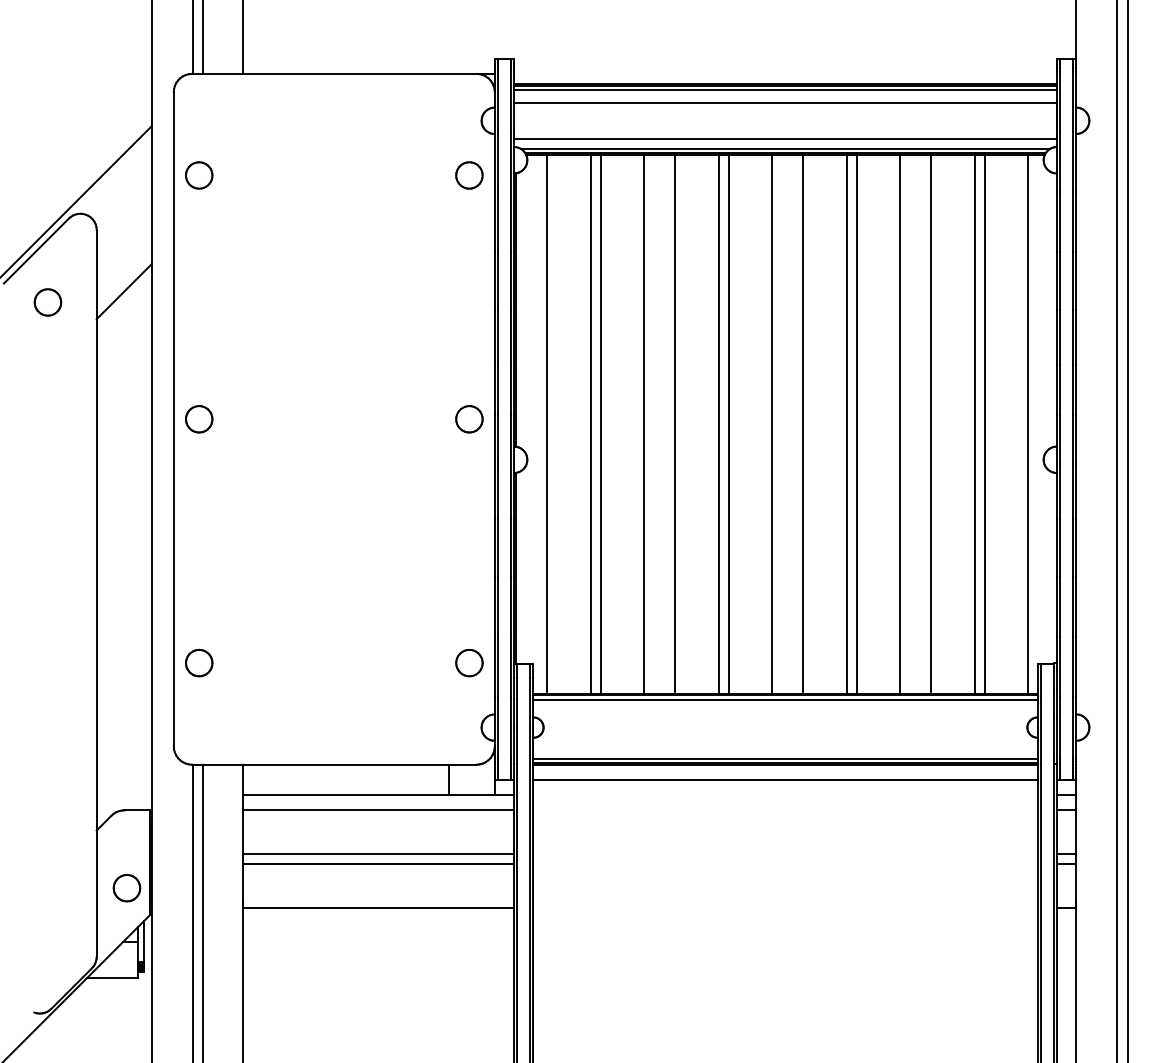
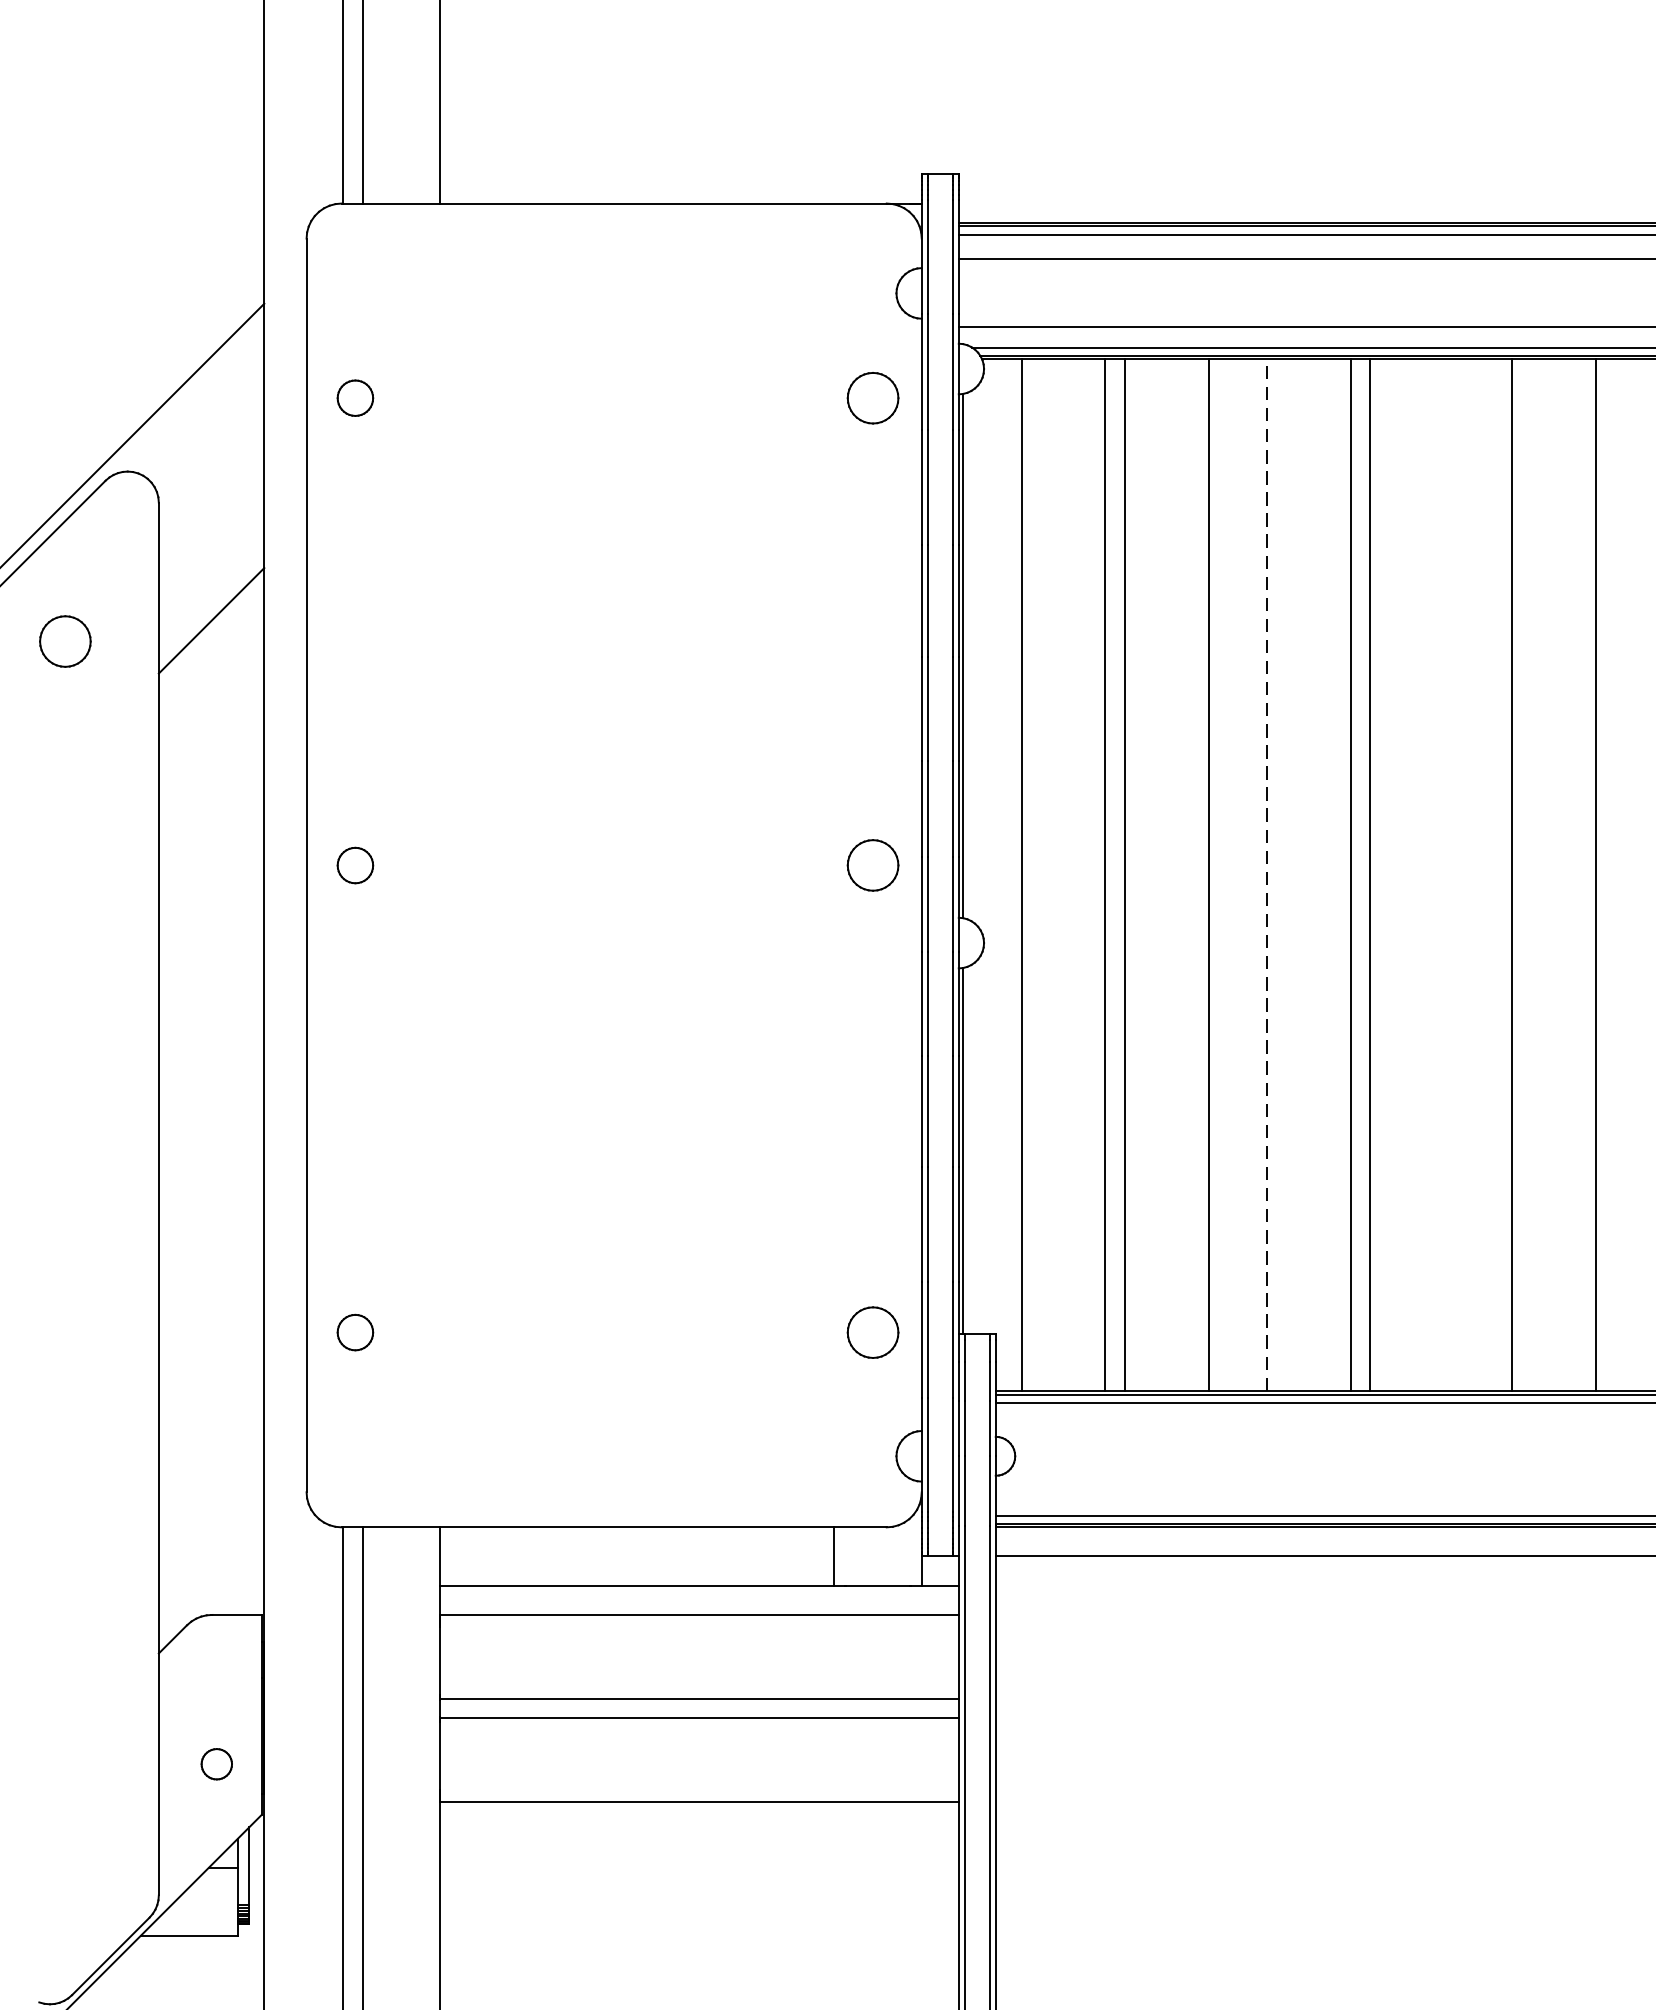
part: (199, 175) -> (355, 398), size x0.7
part: (199, 419) -> (355, 865), size x0.7
line: (674, 423) -> (1266, 873), solid -> dashed
line: (772, 424) -> (1453, 875), removed
line: (856, 424) -> (1614, 875), removed
part: (199, 662) -> (355, 1331), size x0.7
part: (126, 888) -> (215, 1764), size x0.6

